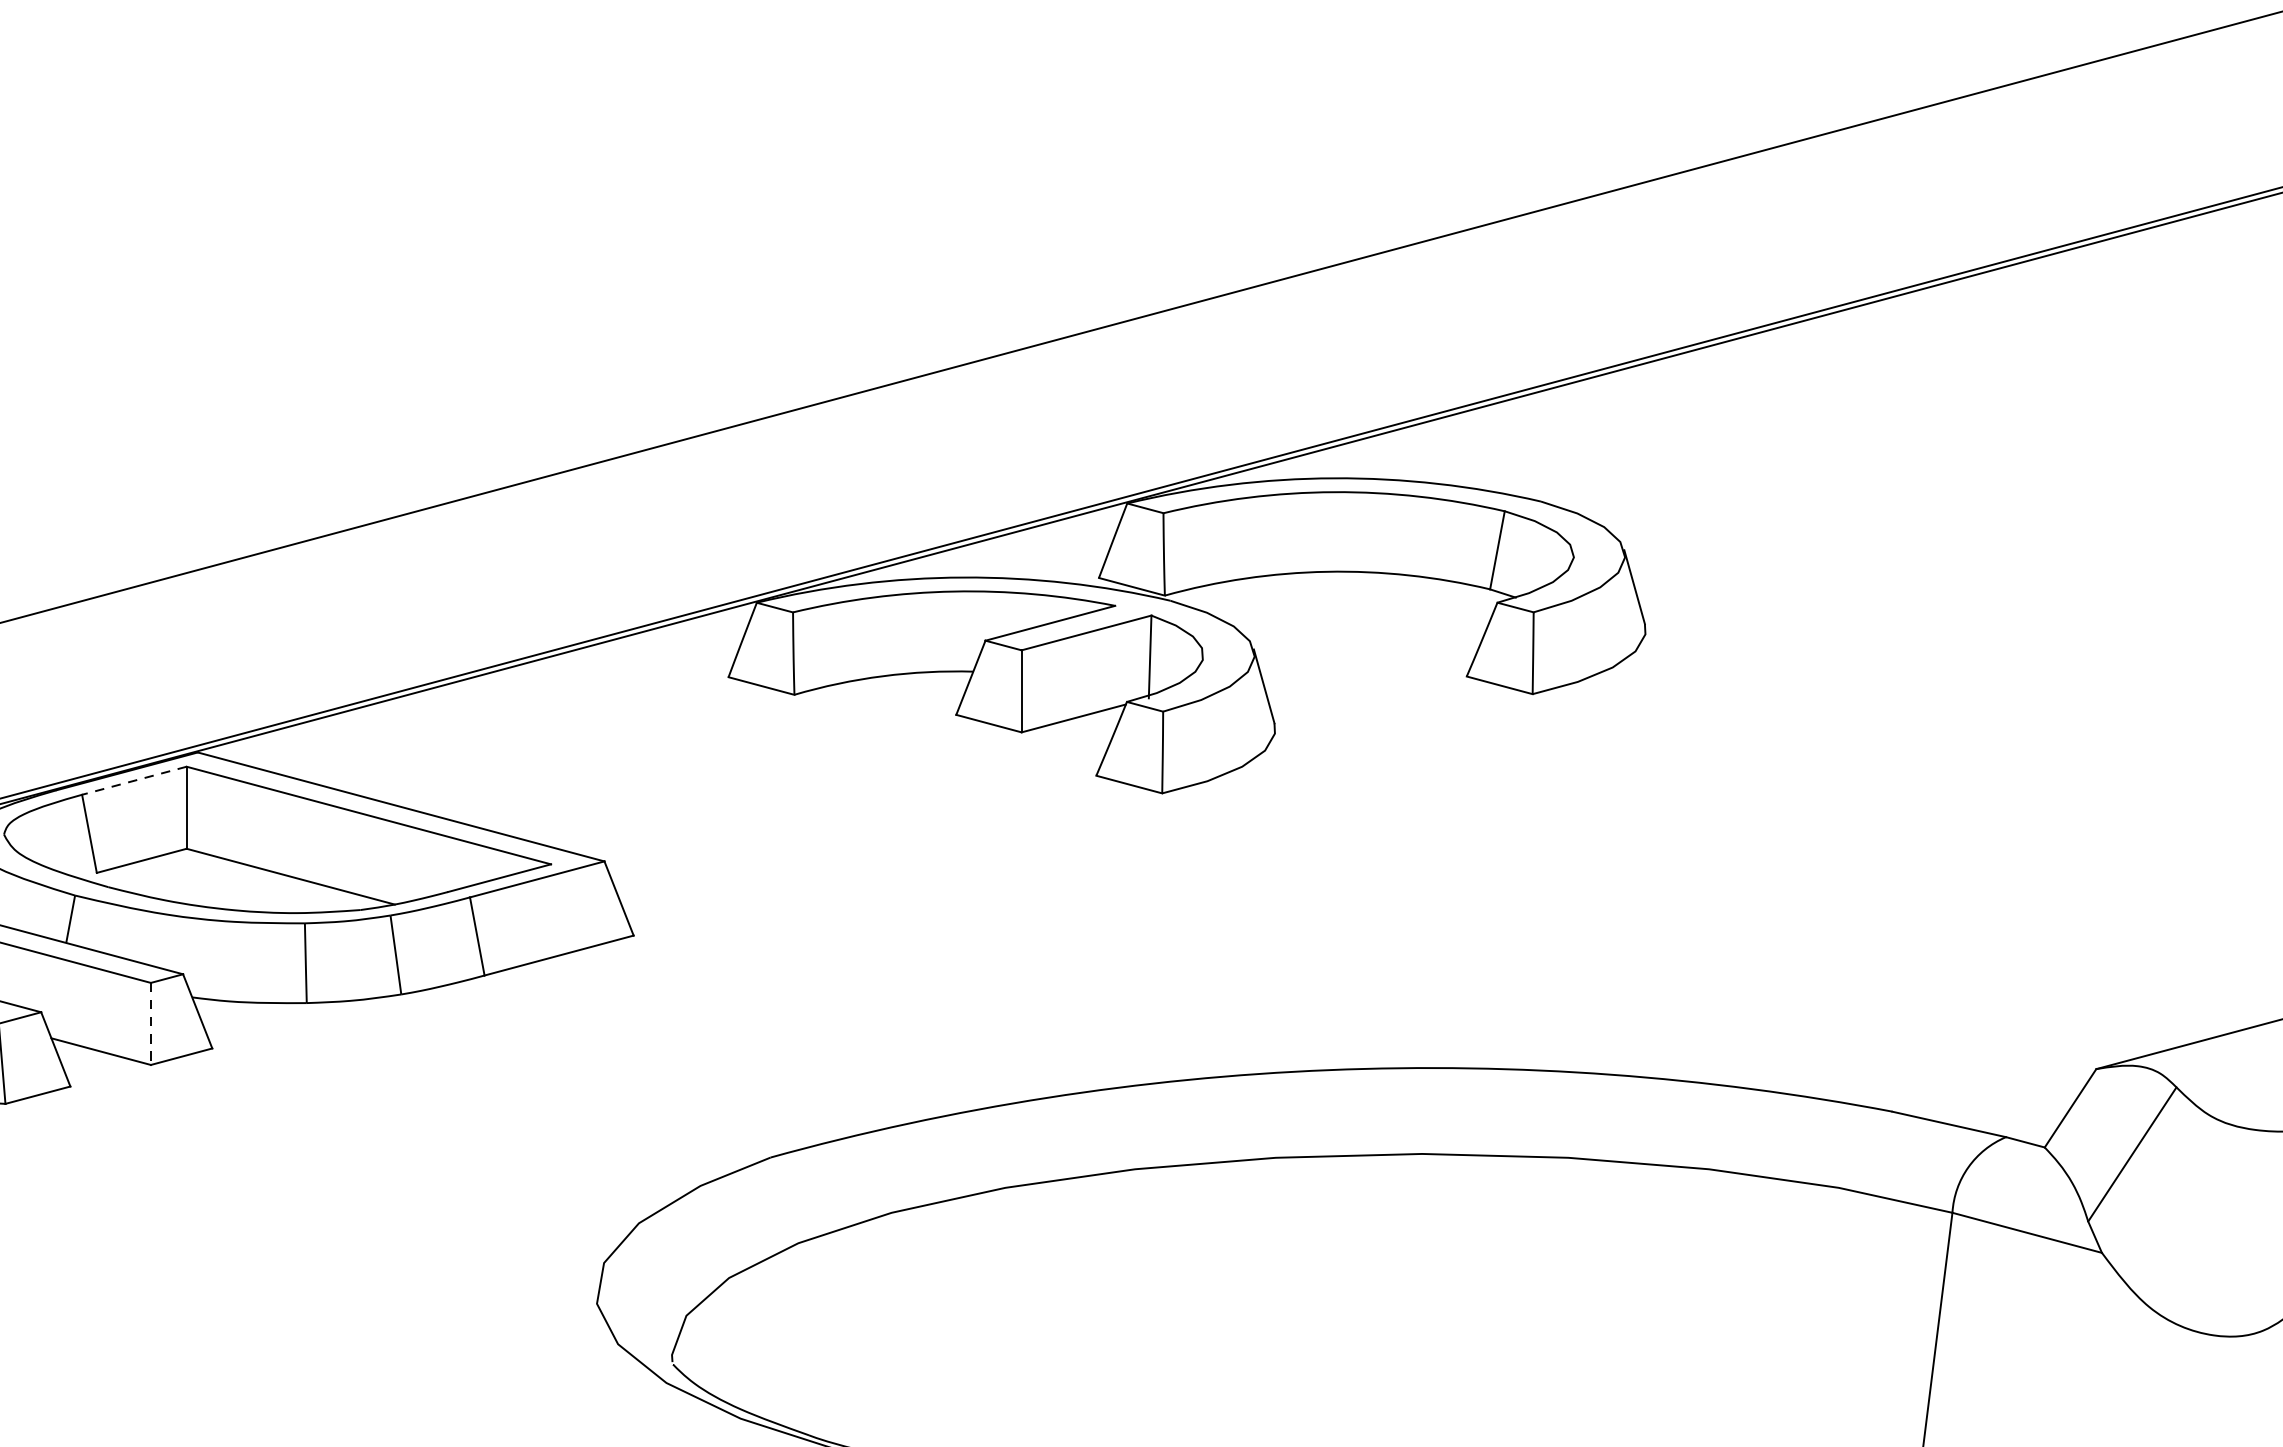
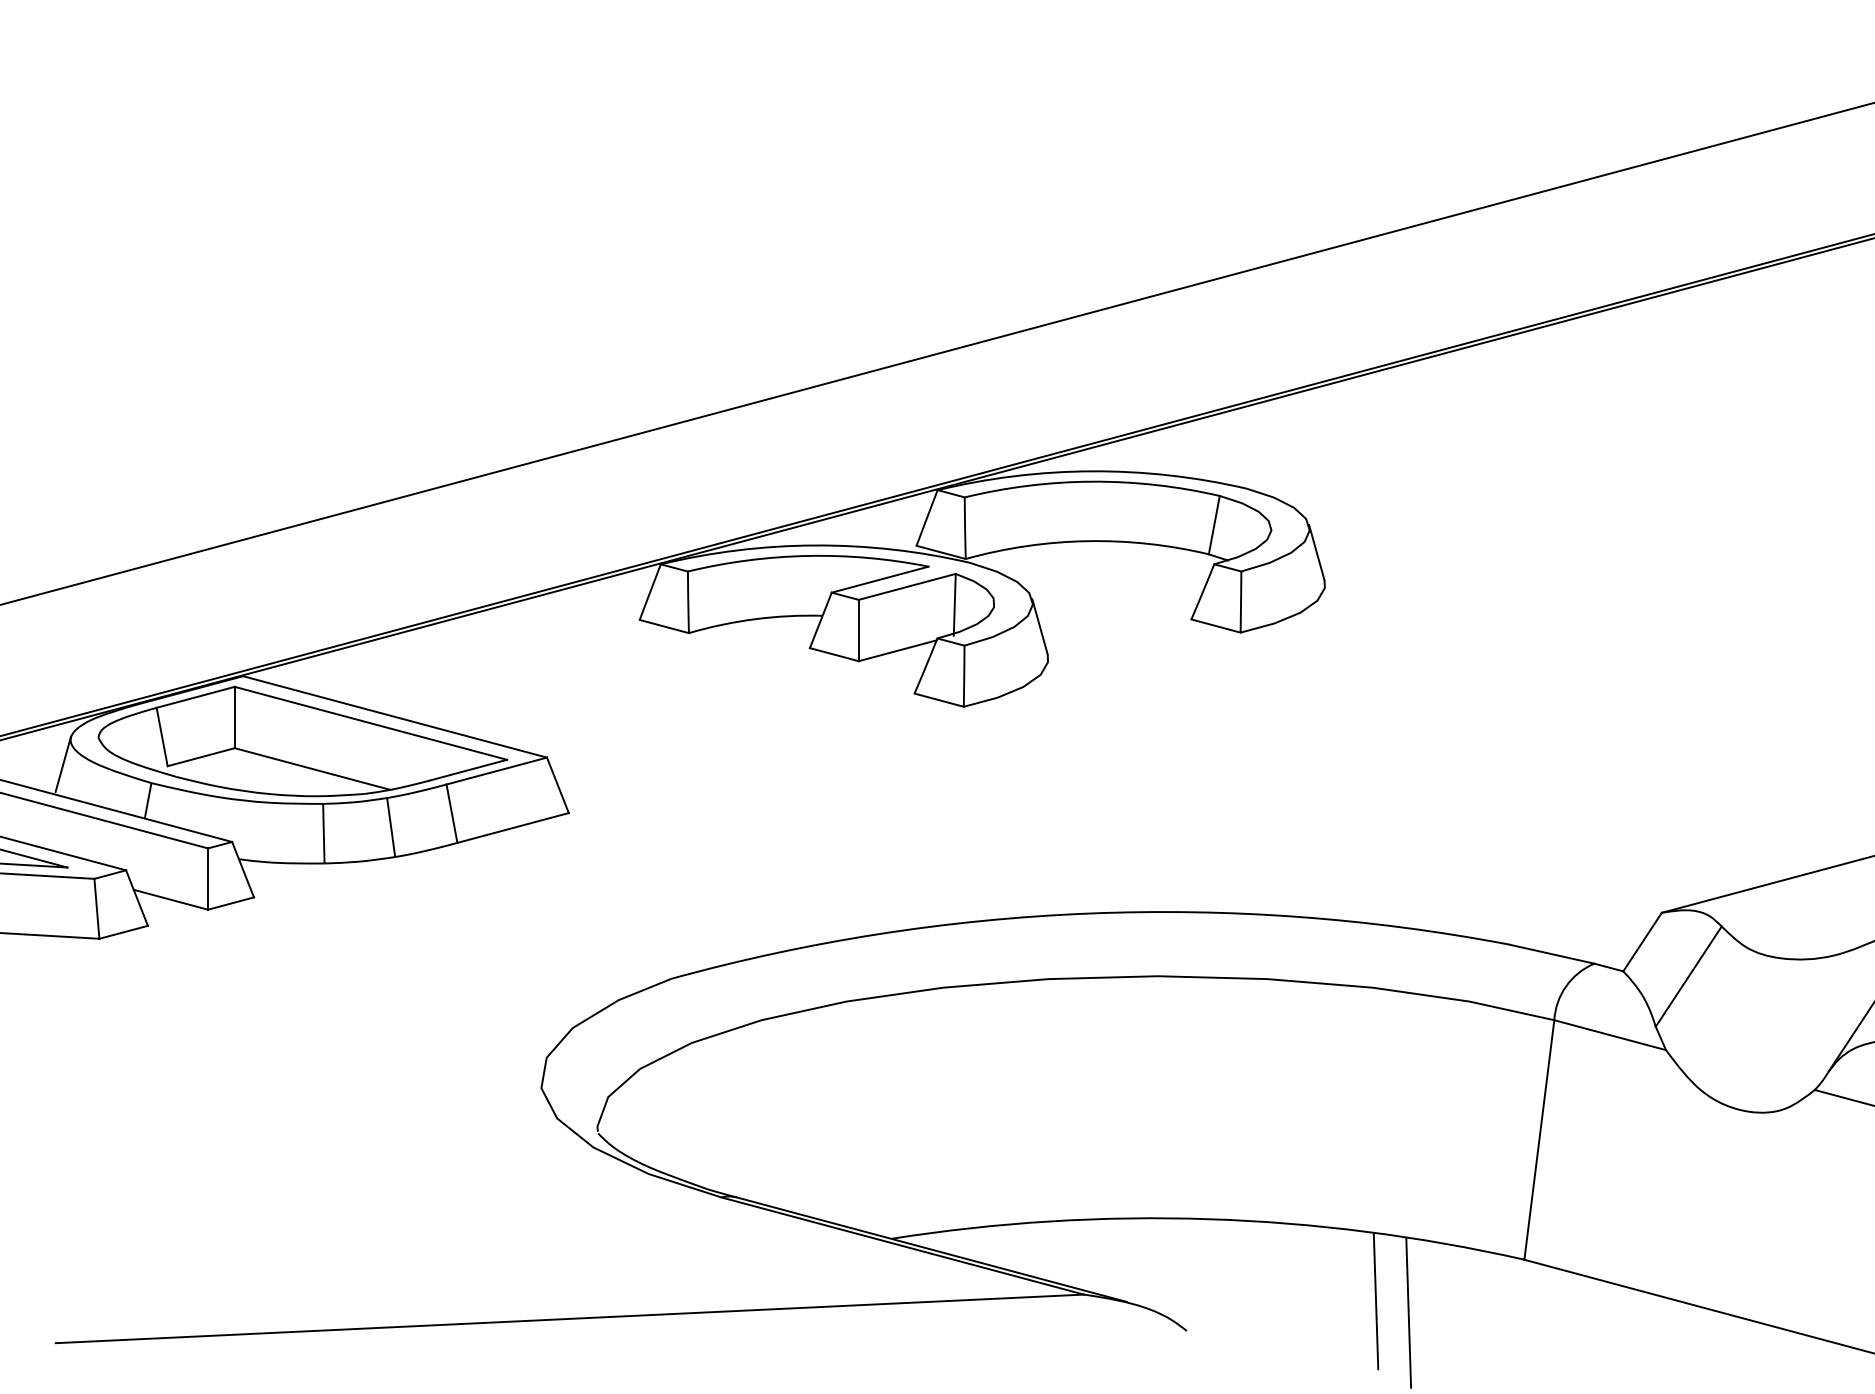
line: (134, 780) -> (195, 697), dashed -> solid
line: (151, 1024) -> (208, 879), dashed -> solid

